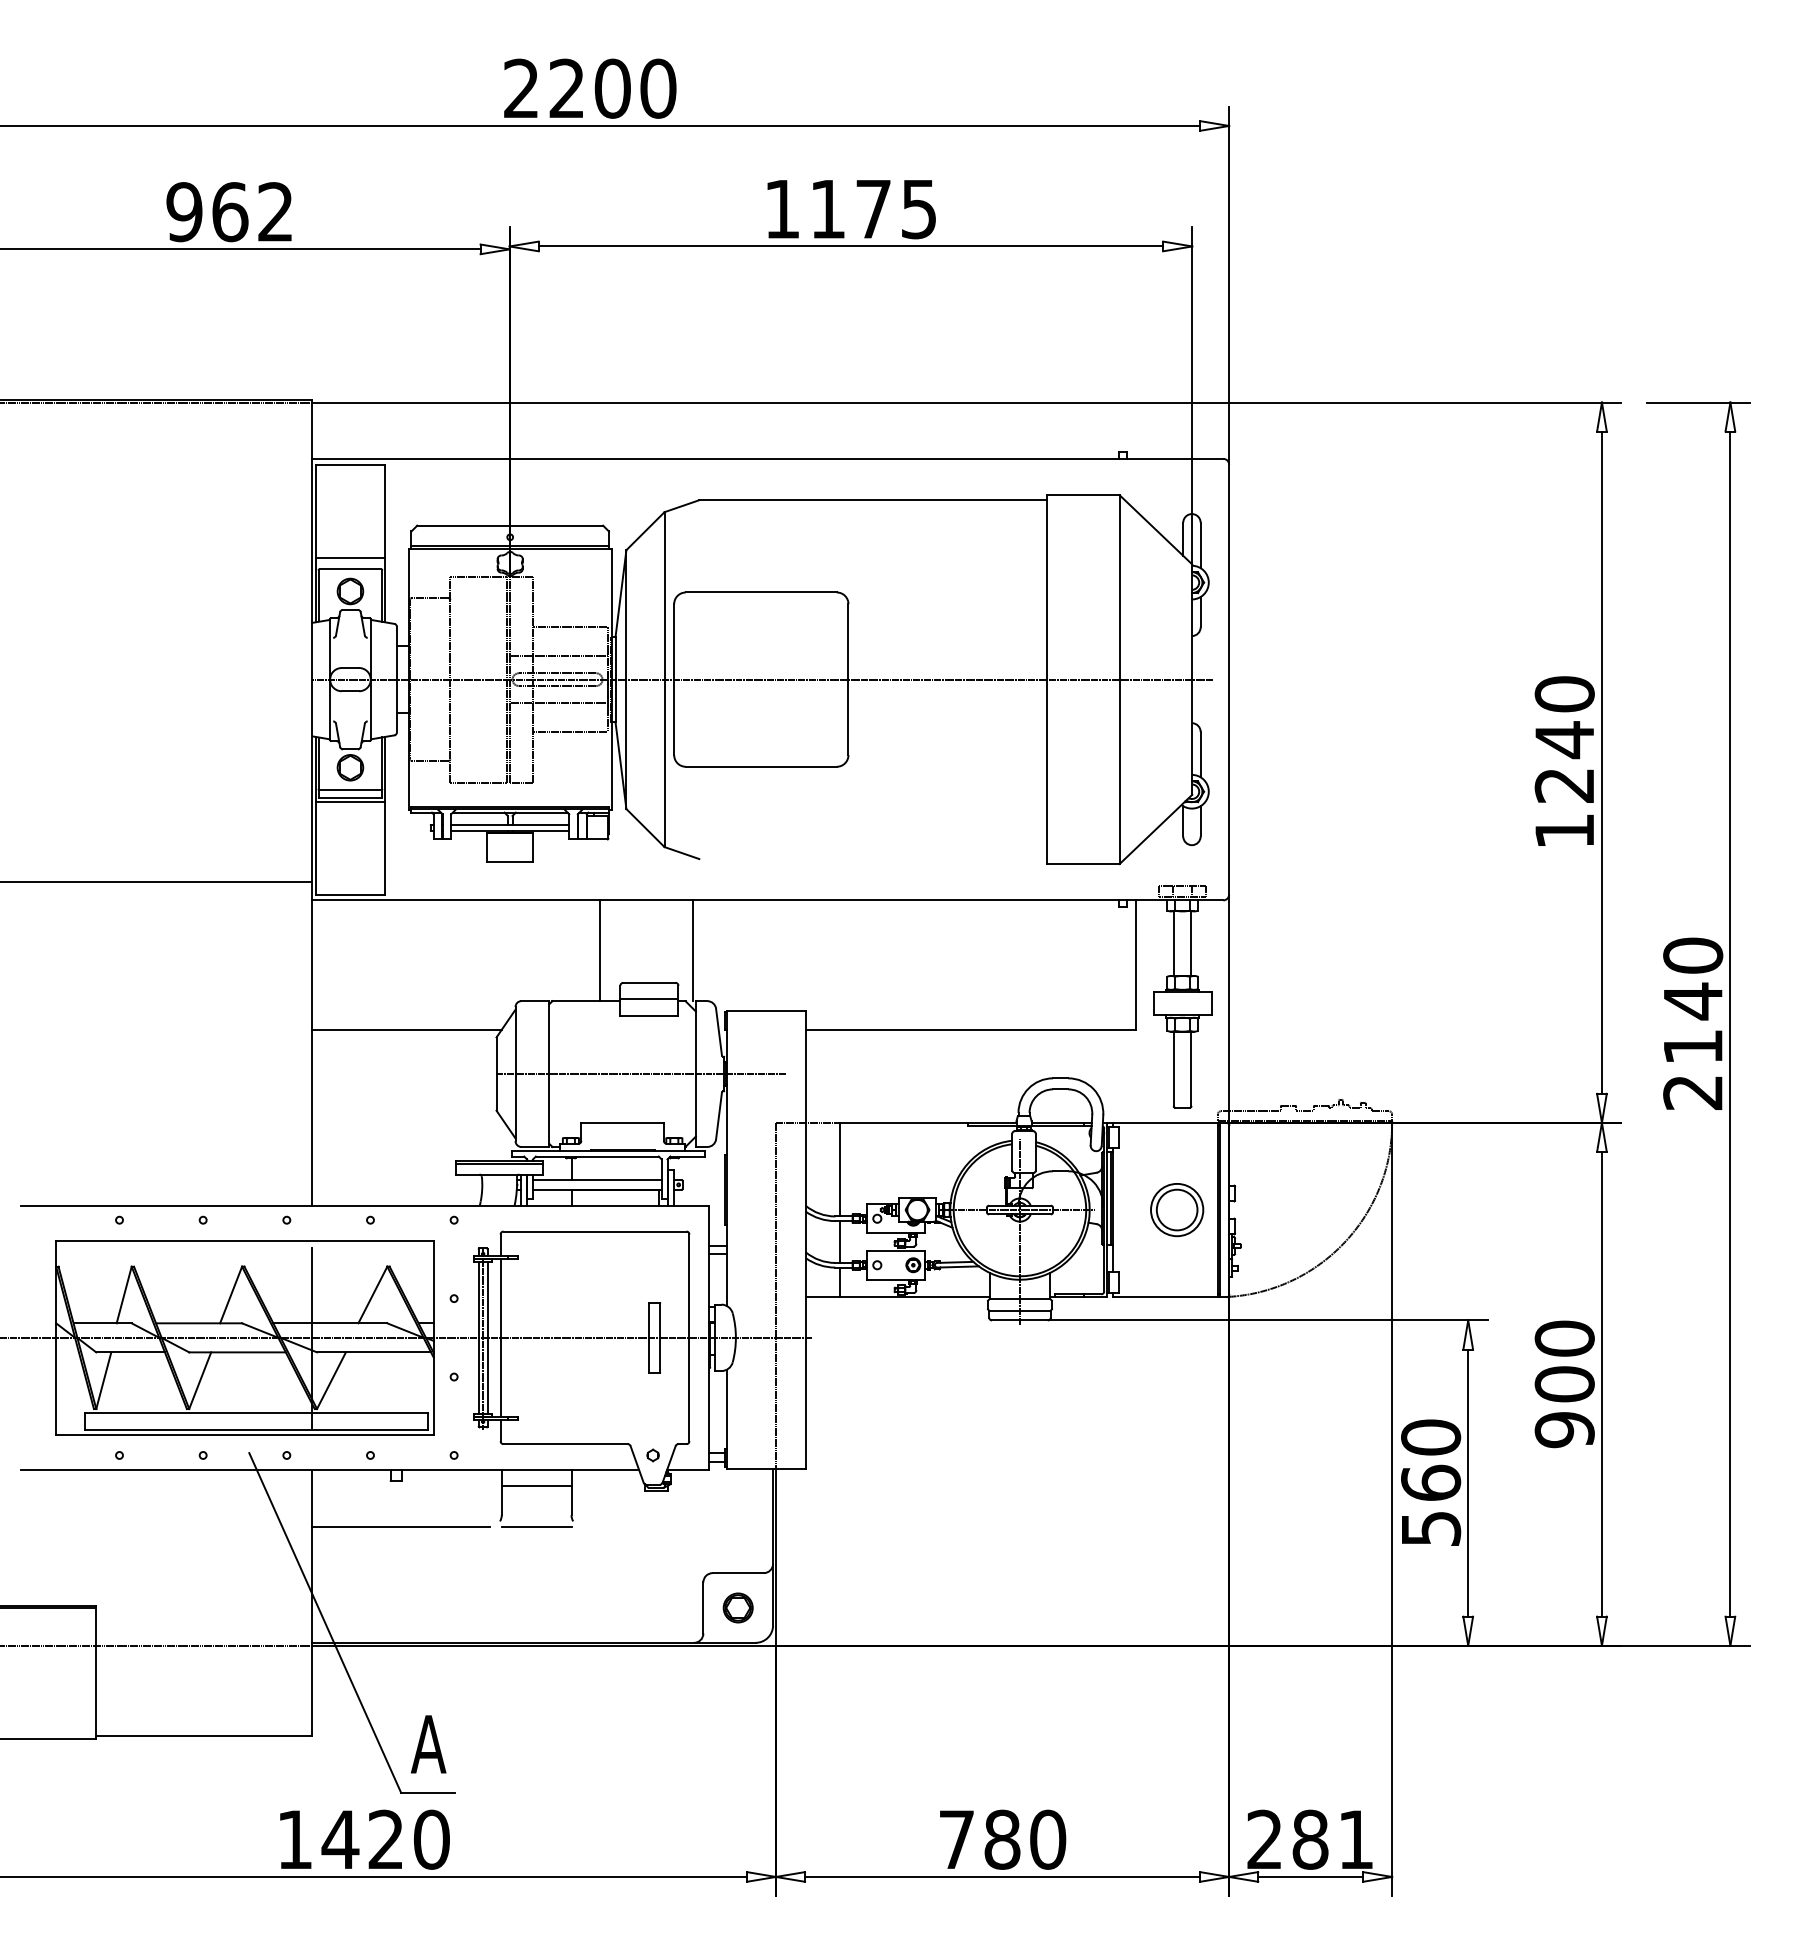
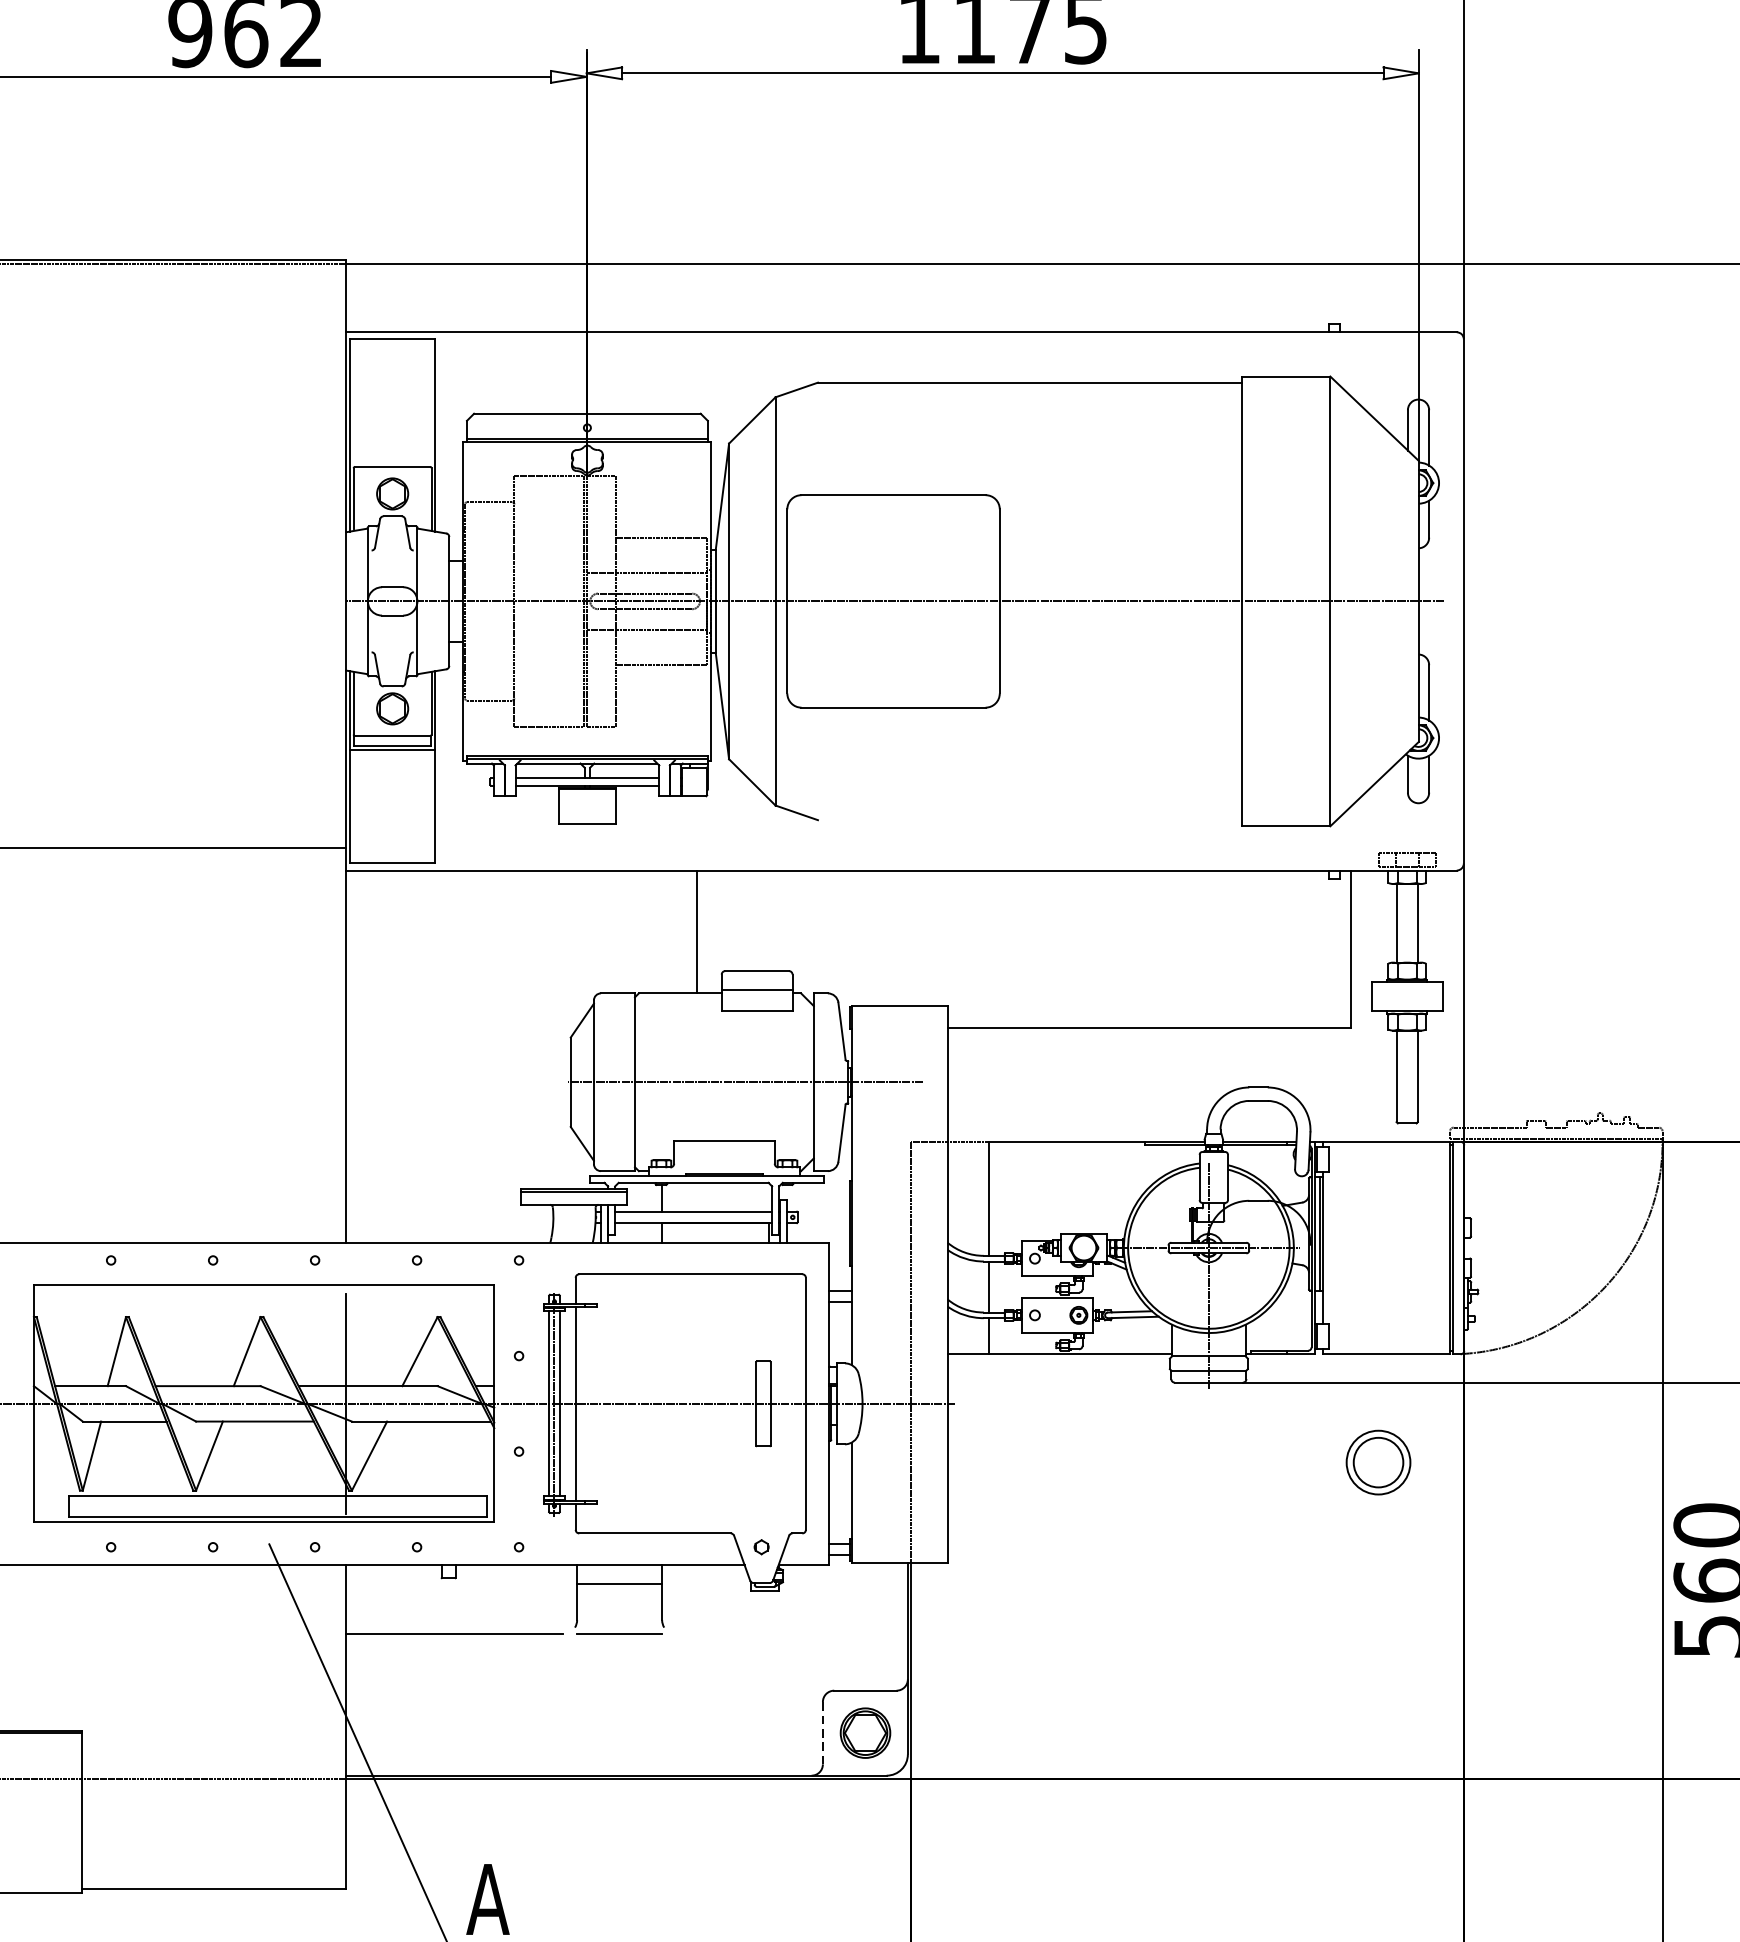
line: (350, 557) -> (392, 452), removed
line: (692, 950) -> (809, 931), removed
line: (406, 1029) -> (460, 1027), removed
part: (1177, 1210) -> (1378, 1463), moved
line: (703, 1607) -> (823, 1732), solid -> dashed
part: (737, 1607) -> (864, 1732), size x1.4

